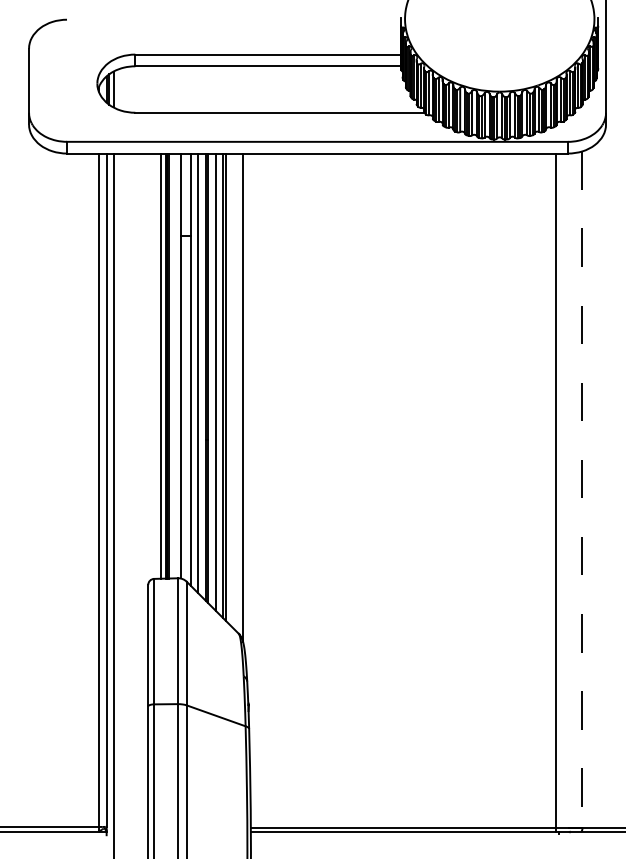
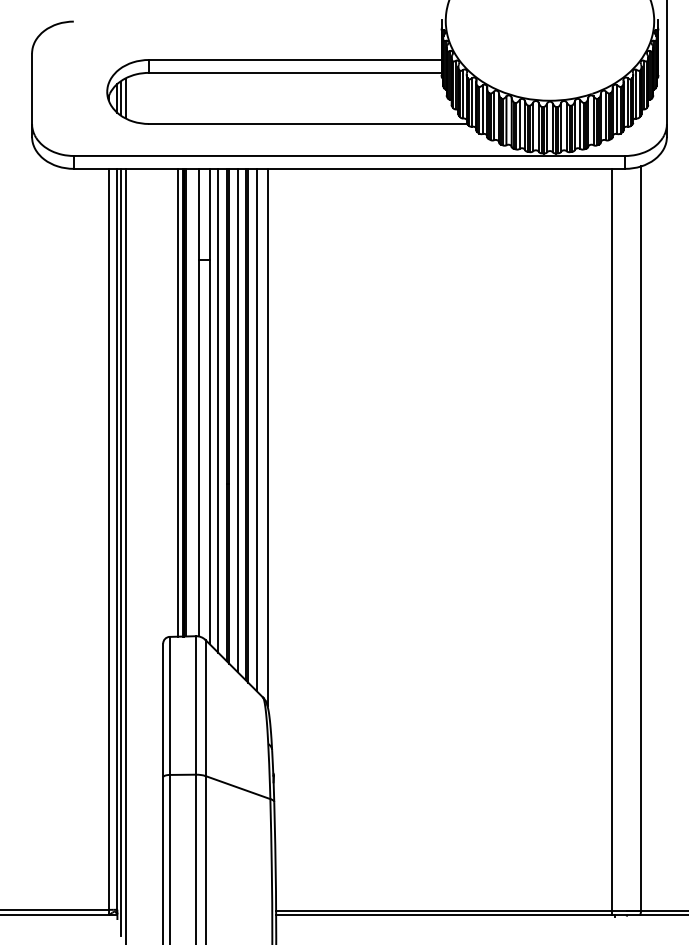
line: (233, 390) -> (256, 429), added
line: (582, 490) -> (641, 539), dashed -> solid
line: (109, 501) -> (120, 551), added

